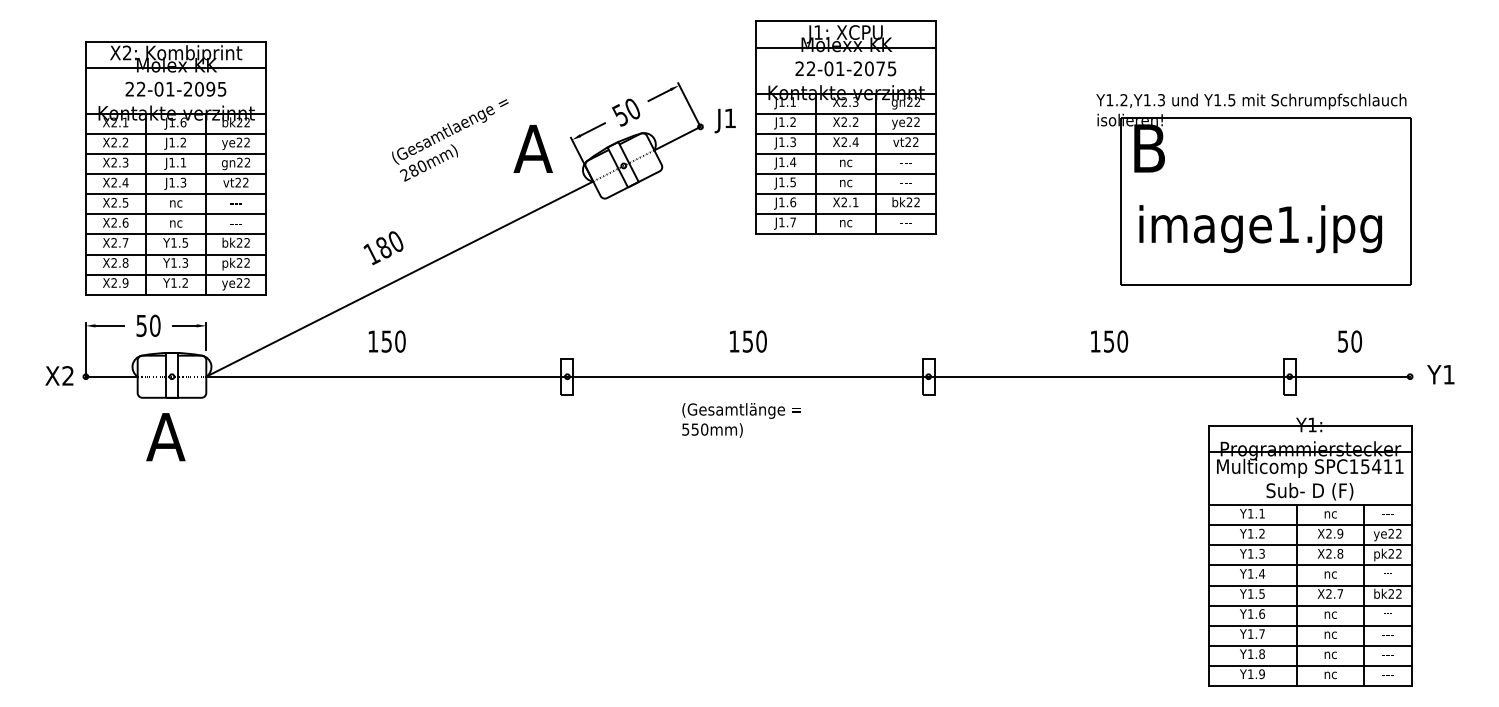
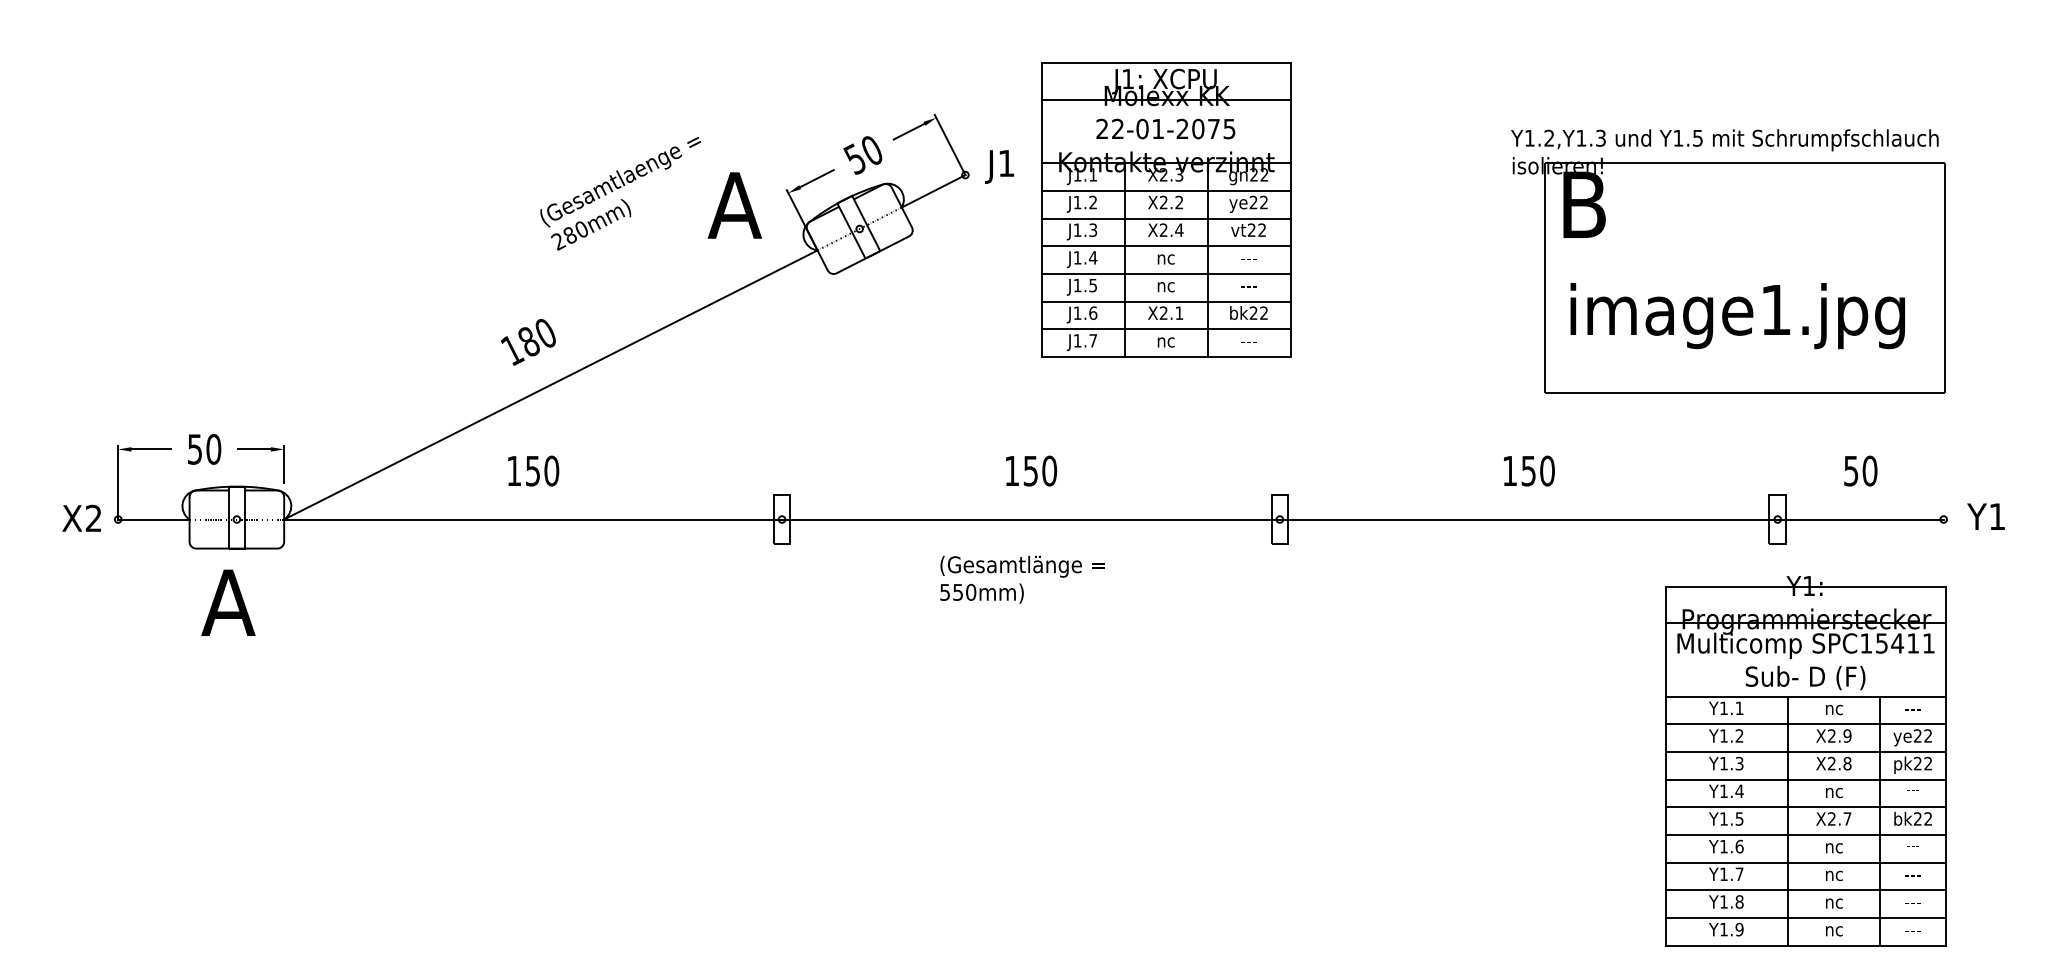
part: (846, 127) -> (1166, 209), moved
part: (176, 167) -> (242, 231), removed

